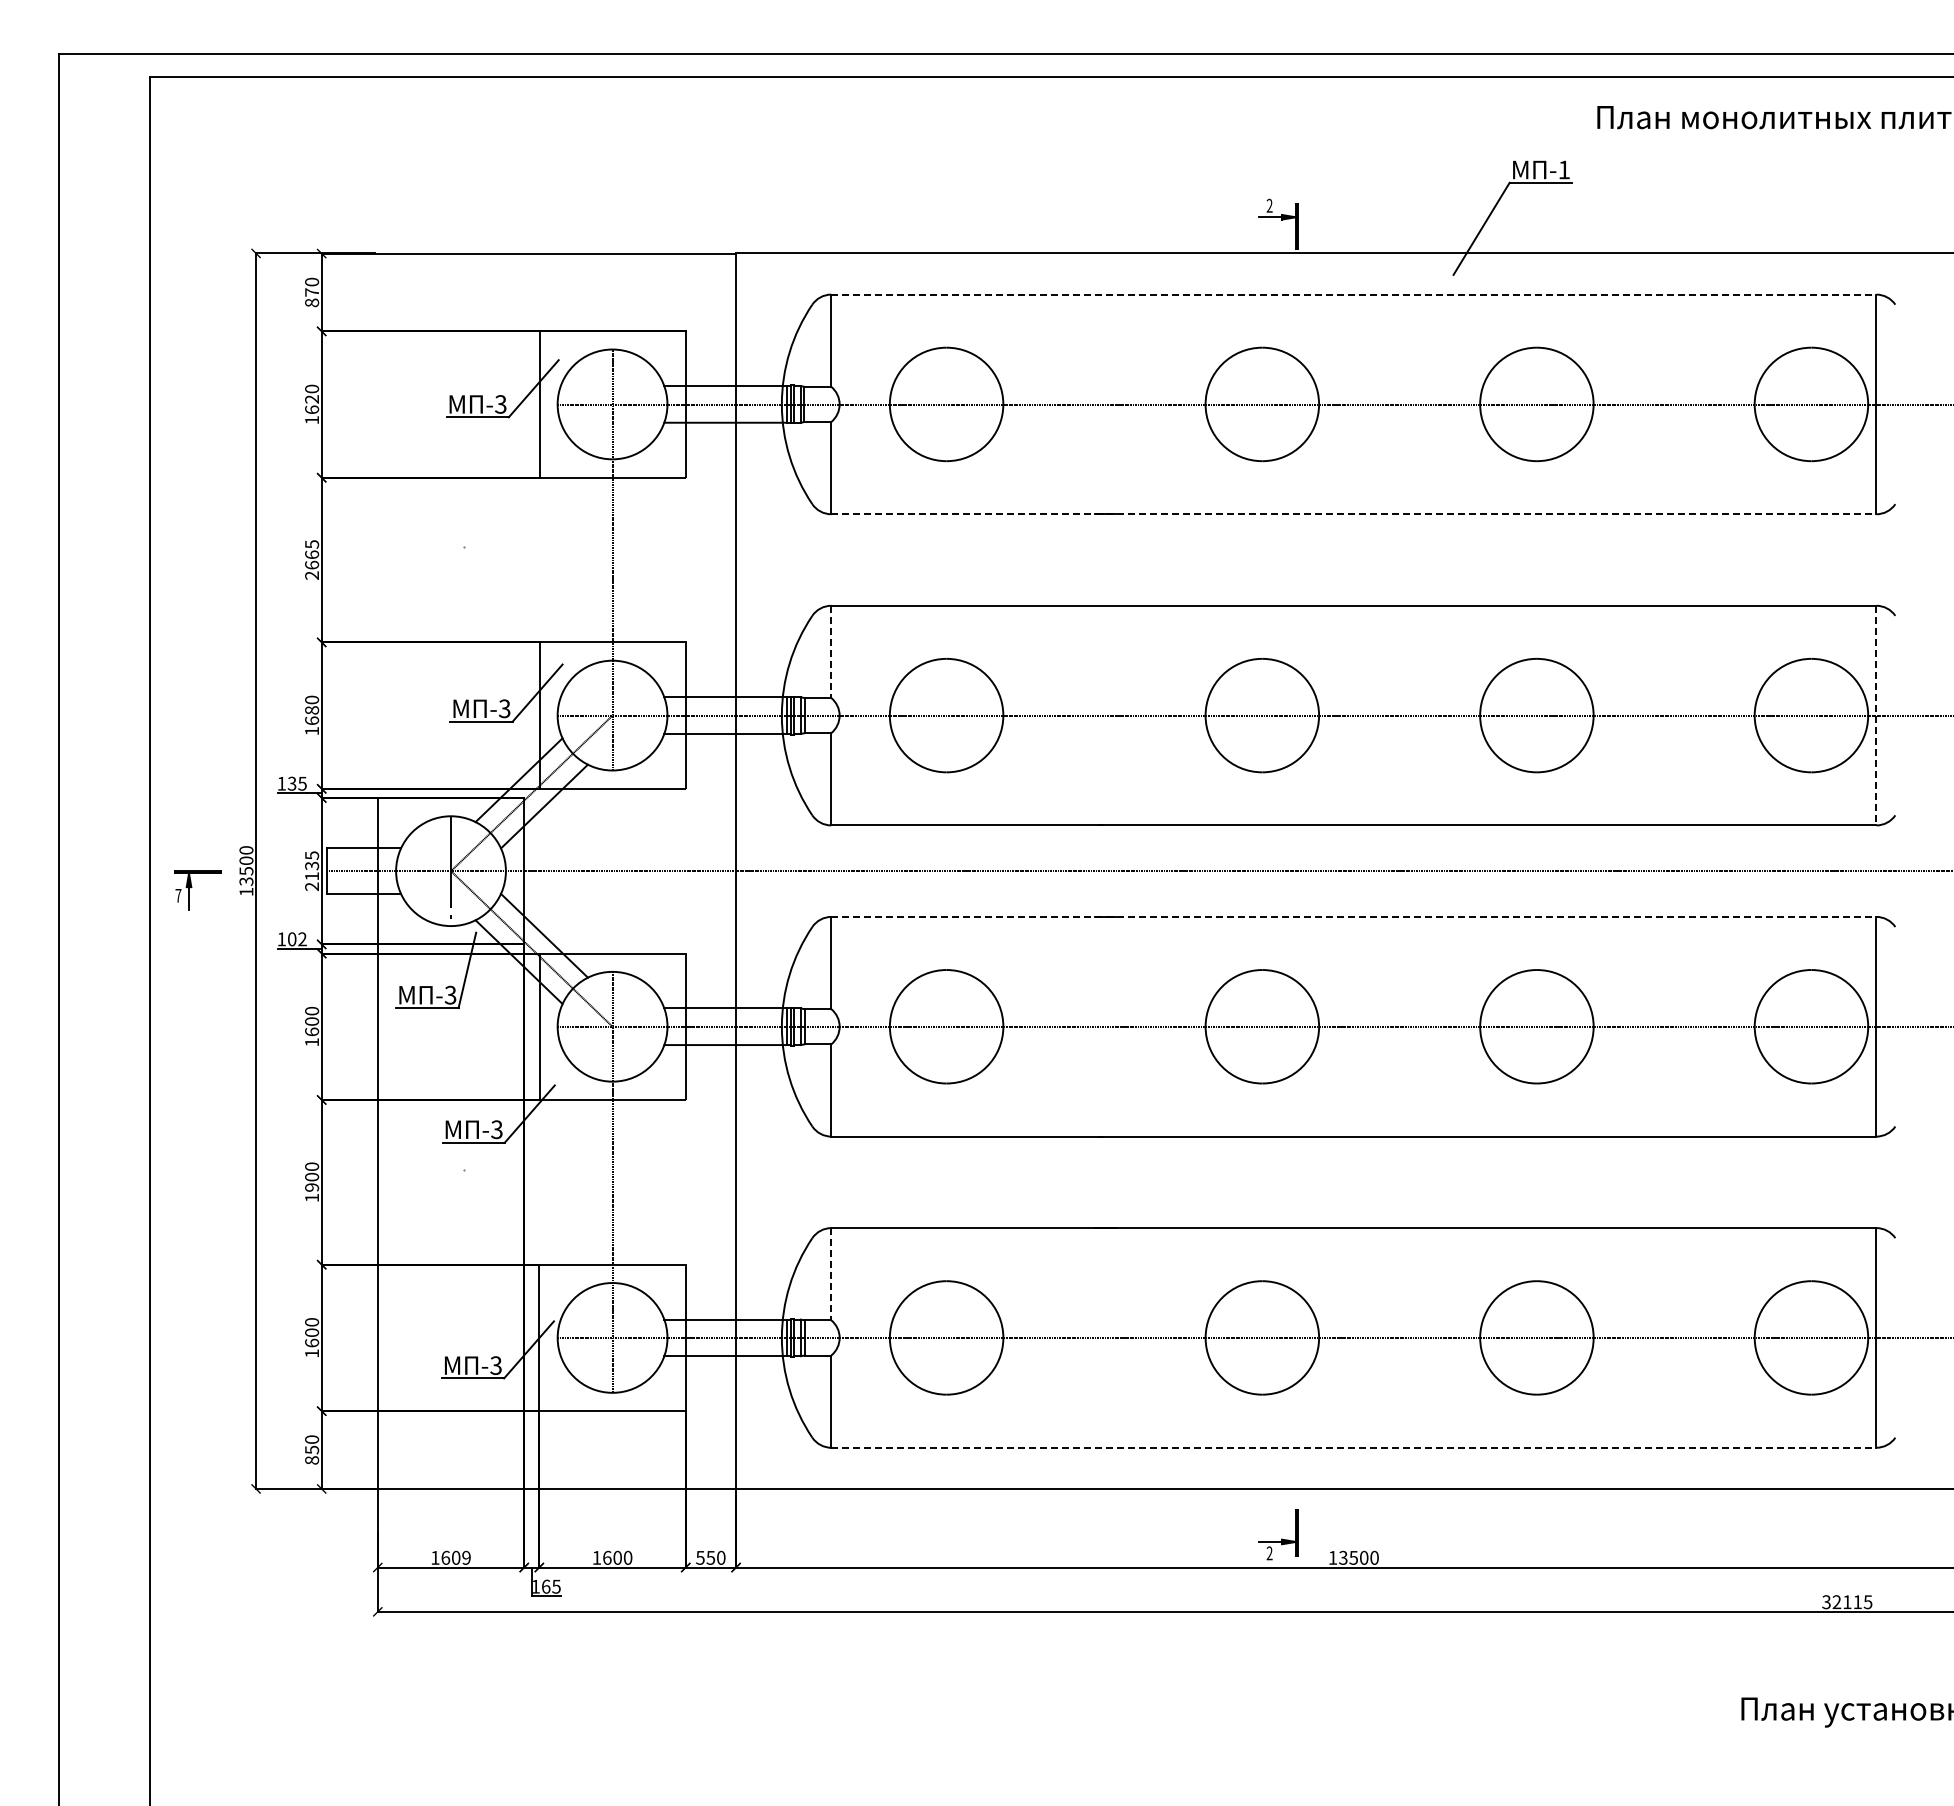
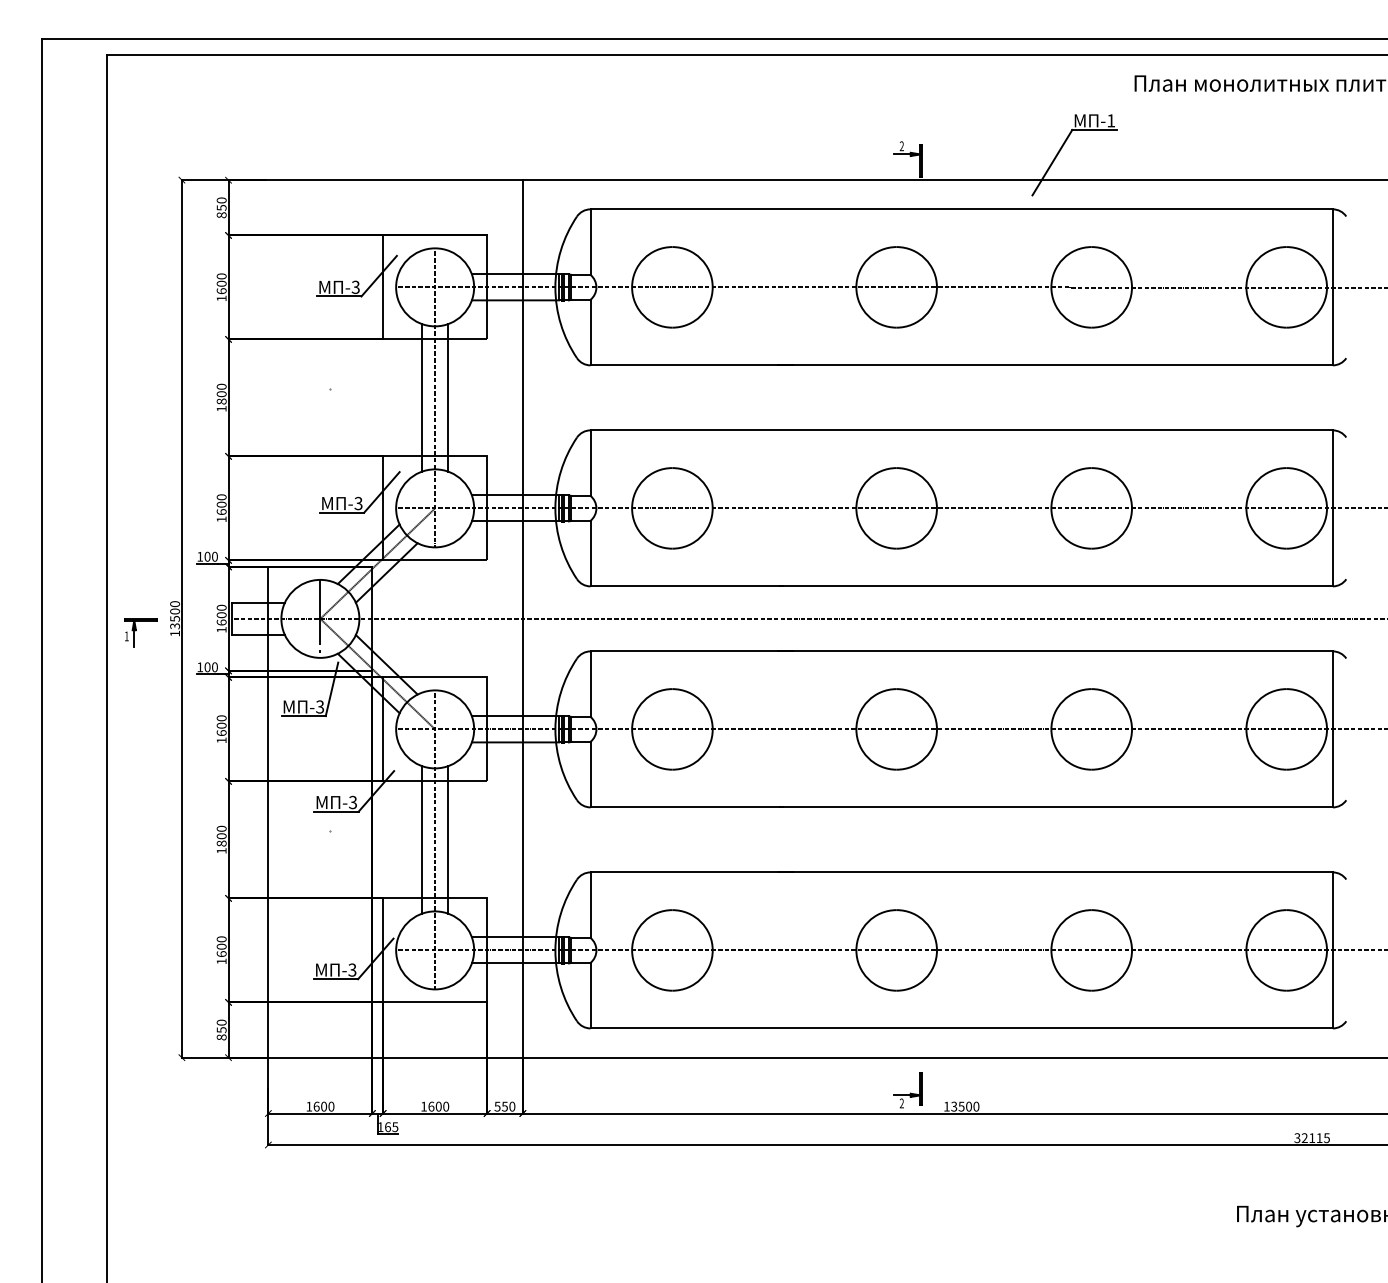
text: (312, 292) -> (222, 207), 870 -> 850
line: (1353, 294) -> (961, 209), dashed -> solid
text: (312, 399) -> (222, 283), 1620 -> 1600
line: (1353, 514) -> (961, 365), dashed -> solid
text: (311, 559) -> (221, 397), 2665 -> 1800
line: (594, 559) -> (422, 397), added
line: (630, 559) -> (447, 397), added
line: (831, 652) -> (590, 463), dashed -> solid
text: (311, 710) -> (221, 504), 1680 -> 1600
line: (1876, 715) -> (1332, 508), dashed -> solid
text: (296, 783) -> (210, 556), 135 -> 100
text: (312, 871) -> (222, 619), 2135 -> 1600
text: (178, 895) -> (126, 636), 7 -> 1
line: (1353, 916) -> (961, 651), dashed -> solid
text: (302, 939) -> (214, 667), 102 -> 100
line: (630, 1181) -> (447, 839), added
line: (594, 1182) -> (422, 840), added
text: (312, 1187) -> (222, 843), 1900 -> 1800
line: (831, 1274) -> (590, 905), dashed -> solid
line: (1353, 1447) -> (961, 1028), dashed -> solid
text: (466, 1557) -> (331, 1106), 1609 -> 1600

